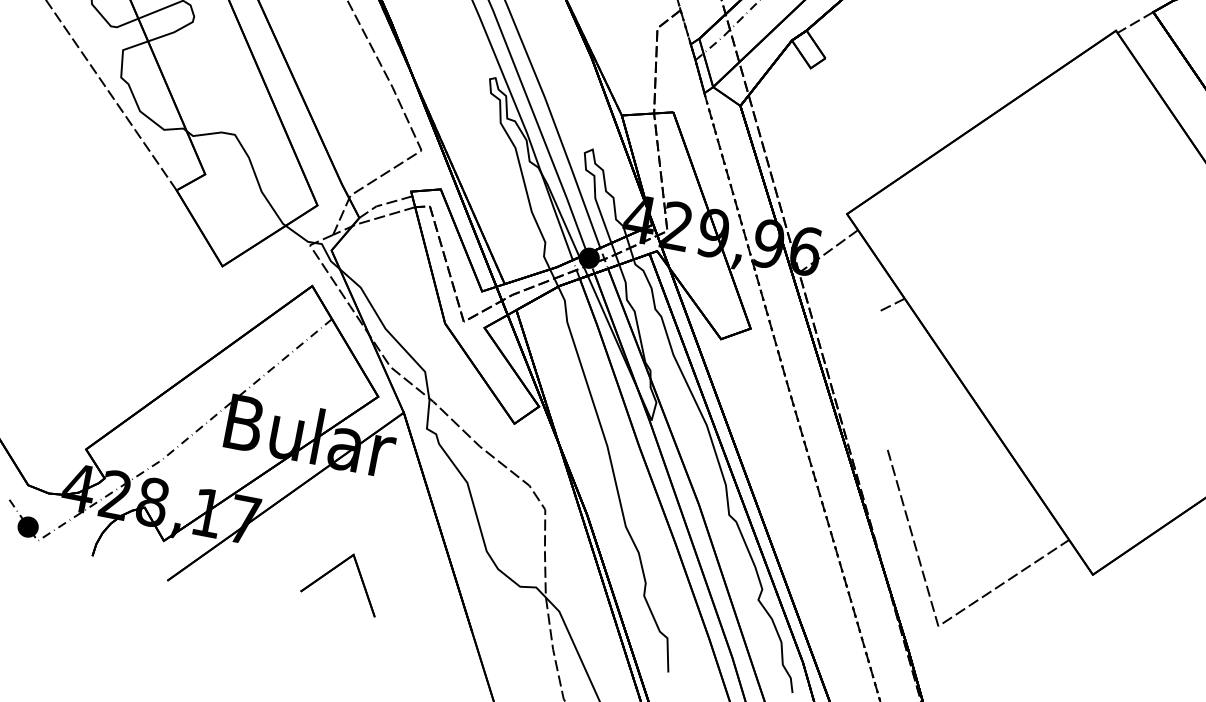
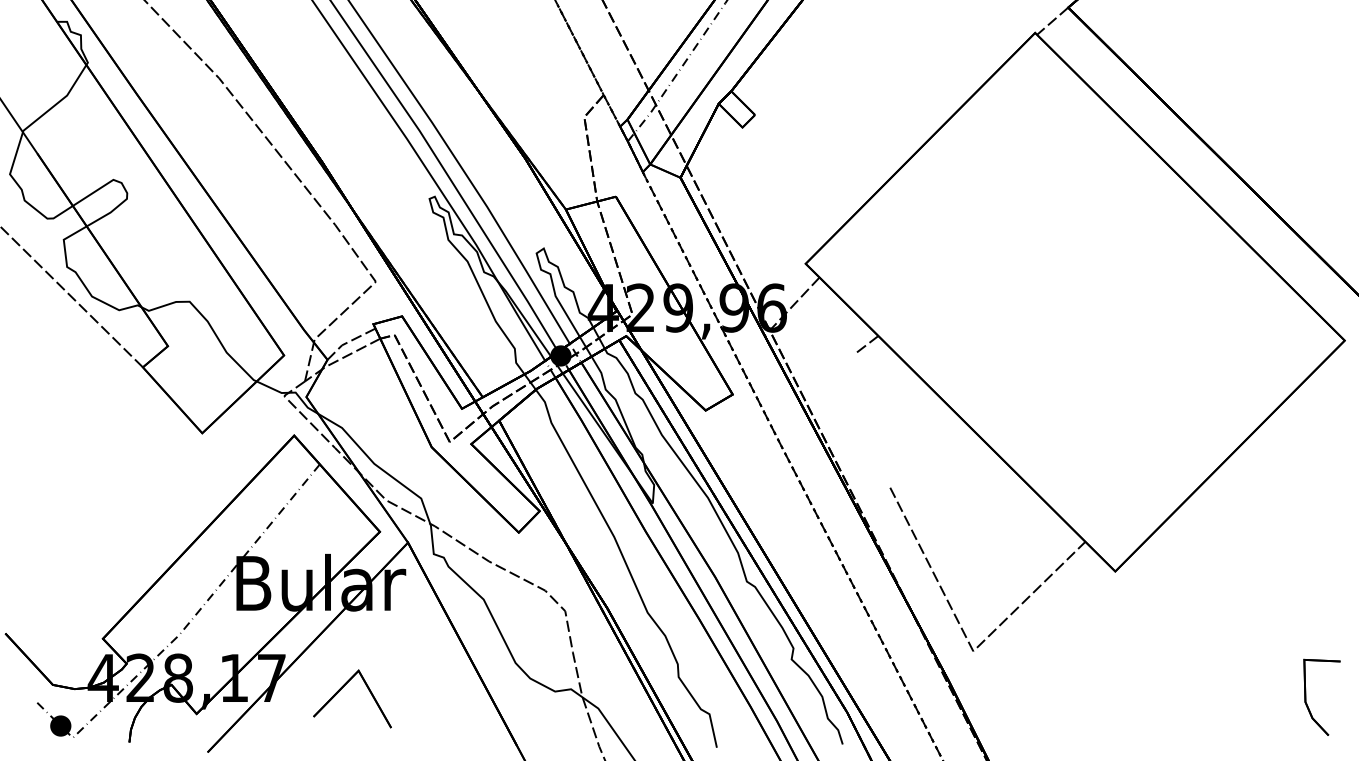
part: (334, 569) -> (342, 688), moved

